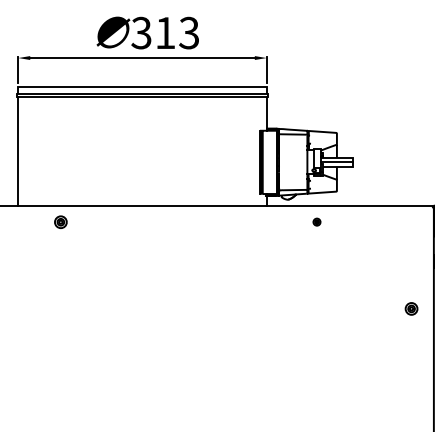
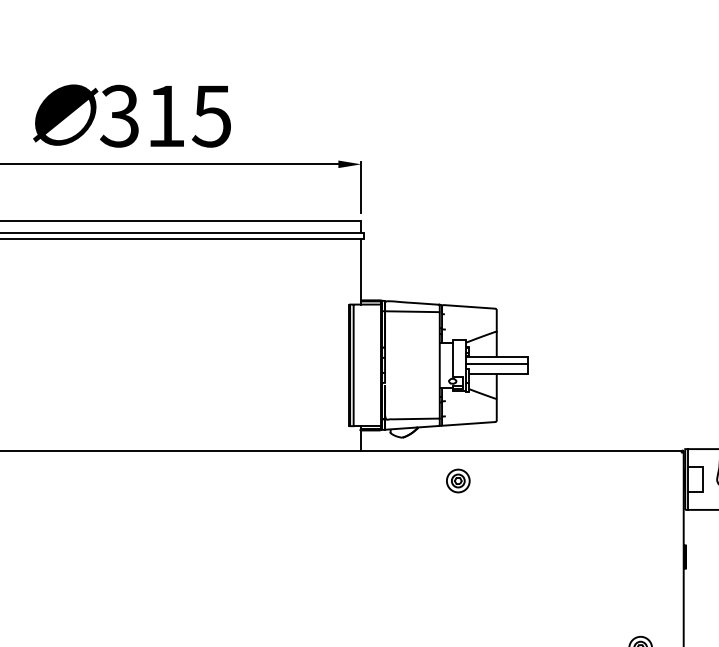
text: (189, 32) -> (212, 115), 313 -> 315
part: (316, 221) -> (457, 479), size x1.67

